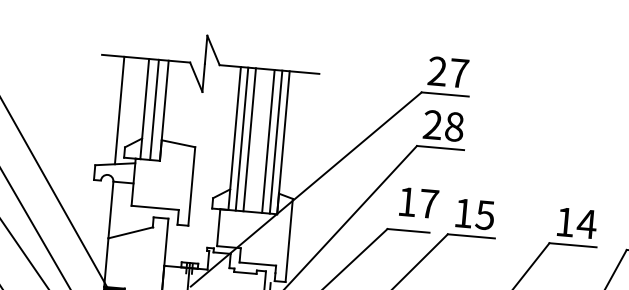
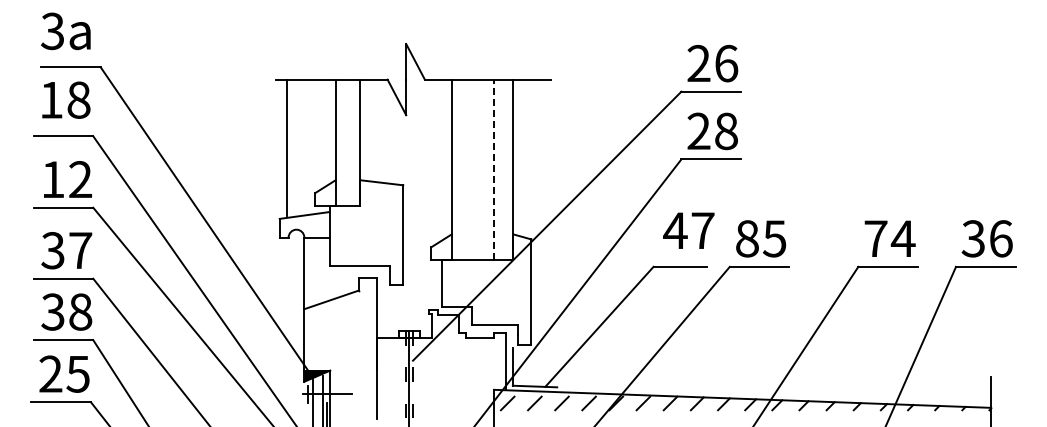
text: (459, 73) -> (726, 63), 27 -> 26
line: (154, 109) -> (348, 142), removed
line: (119, 110) -> (287, 147), moved
line: (242, 138) -> (461, 169), removed
line: (249, 139) -> (470, 169), removed
line: (268, 141) -> (494, 169), solid -> dashed
line: (276, 141) -> (504, 169), removed
text: (407, 201) -> (675, 230), 17 -> 47
text: (463, 213) -> (747, 238), 15 -> 85
text: (565, 221) -> (875, 238), 14 -> 74

